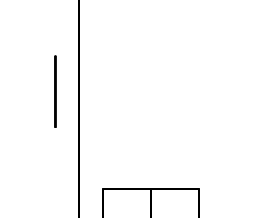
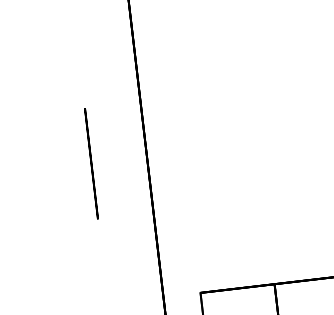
circle: (55, 91) -> (91, 163), moved

